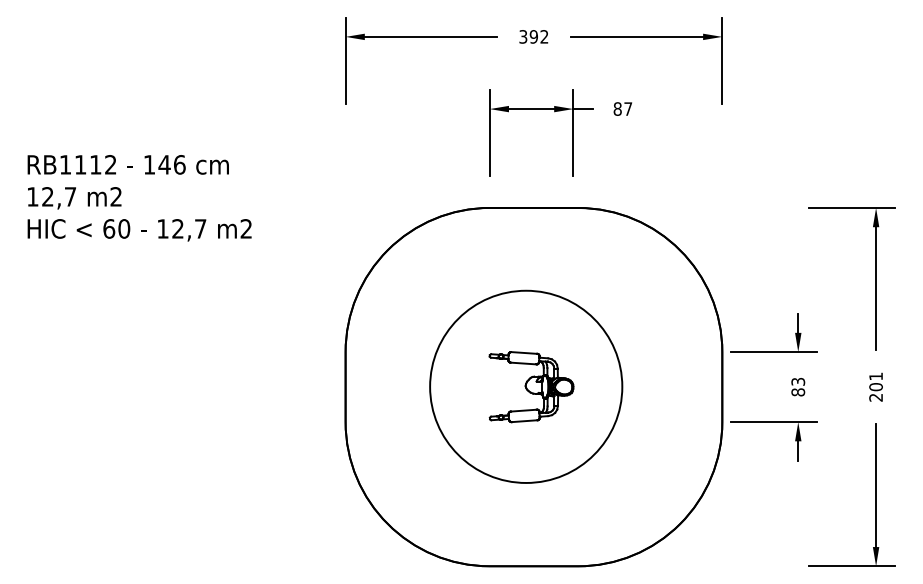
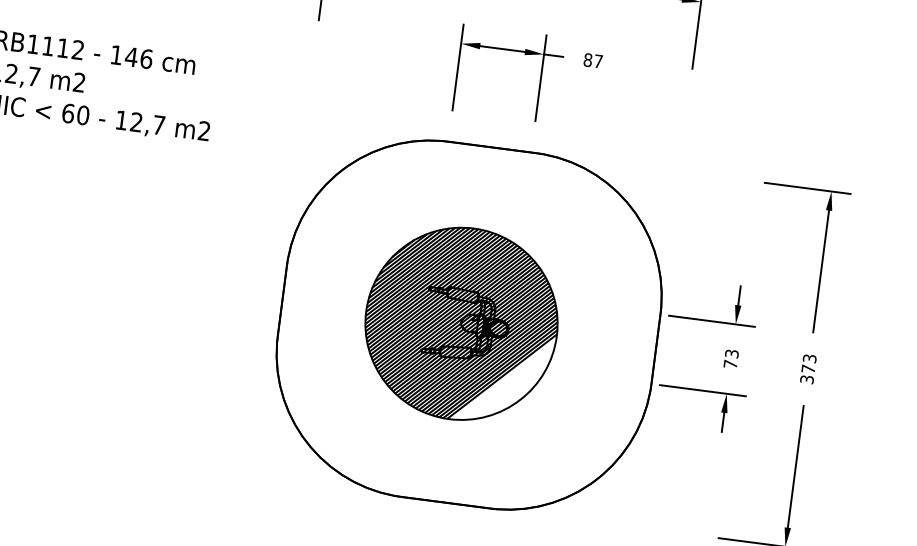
hatch: (526, 386) -> (461, 323), added
text: (875, 386) -> (807, 368), 201 -> 373
text: (798, 392) -> (730, 364), 83 -> 73

